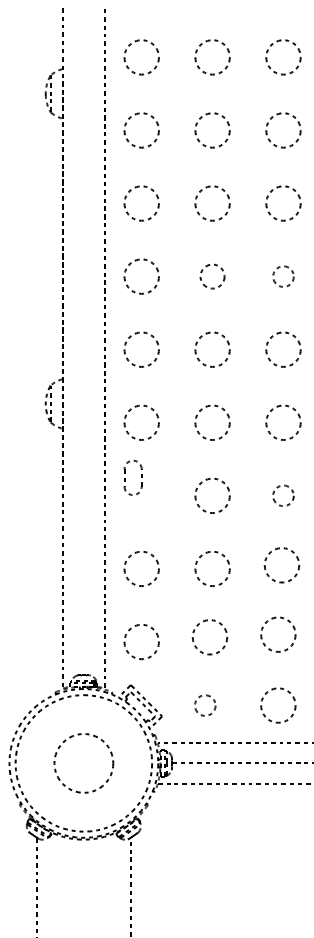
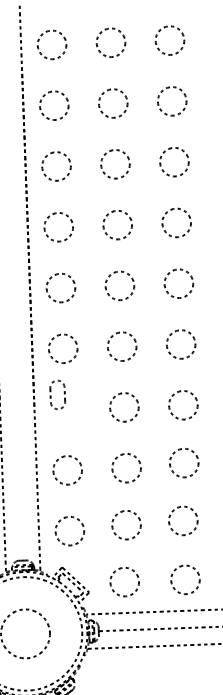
circle: (212, 276) -> (117, 225), size x1.43
circle: (283, 276) -> (176, 222), size x1.67
circle: (283, 495) -> (183, 404), size x1.67
circle: (205, 705) -> (124, 582), size x1.67

